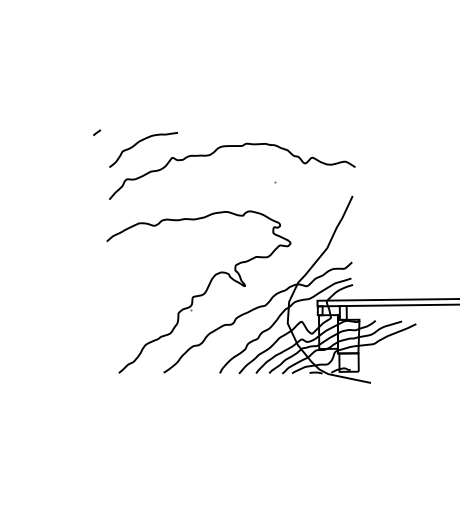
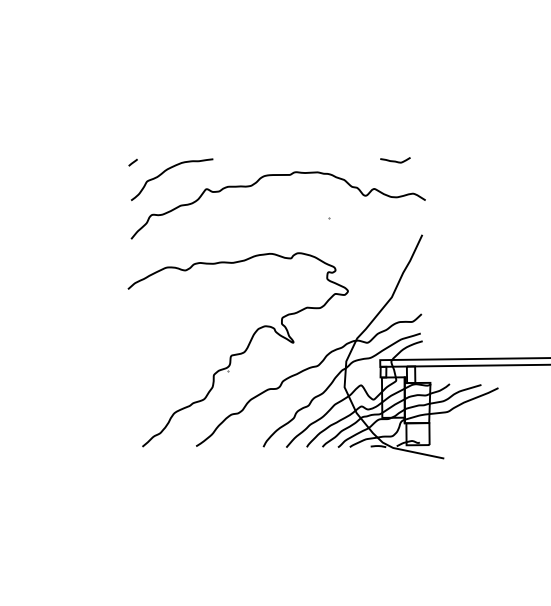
line: (97, 132) -> (133, 162), moved
curve: (329, 133) -> (394, 159), added

